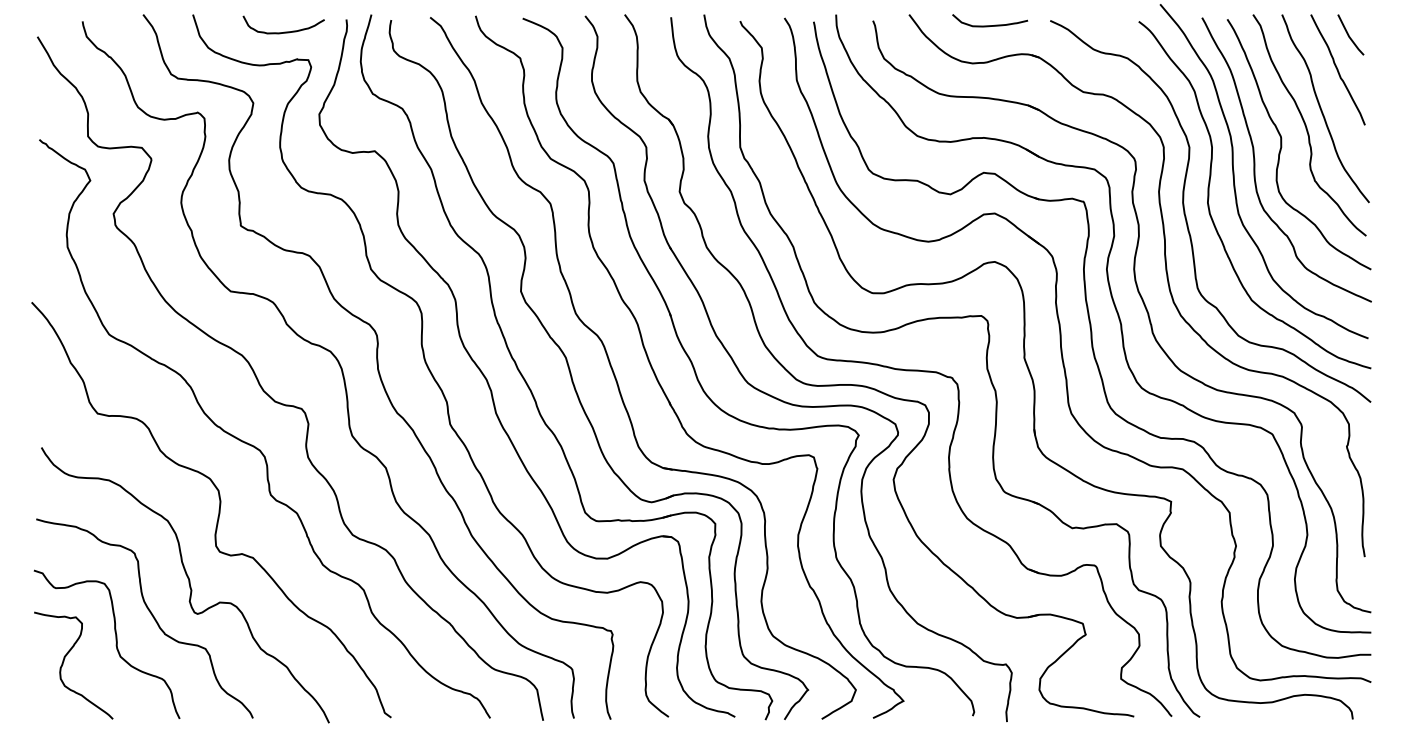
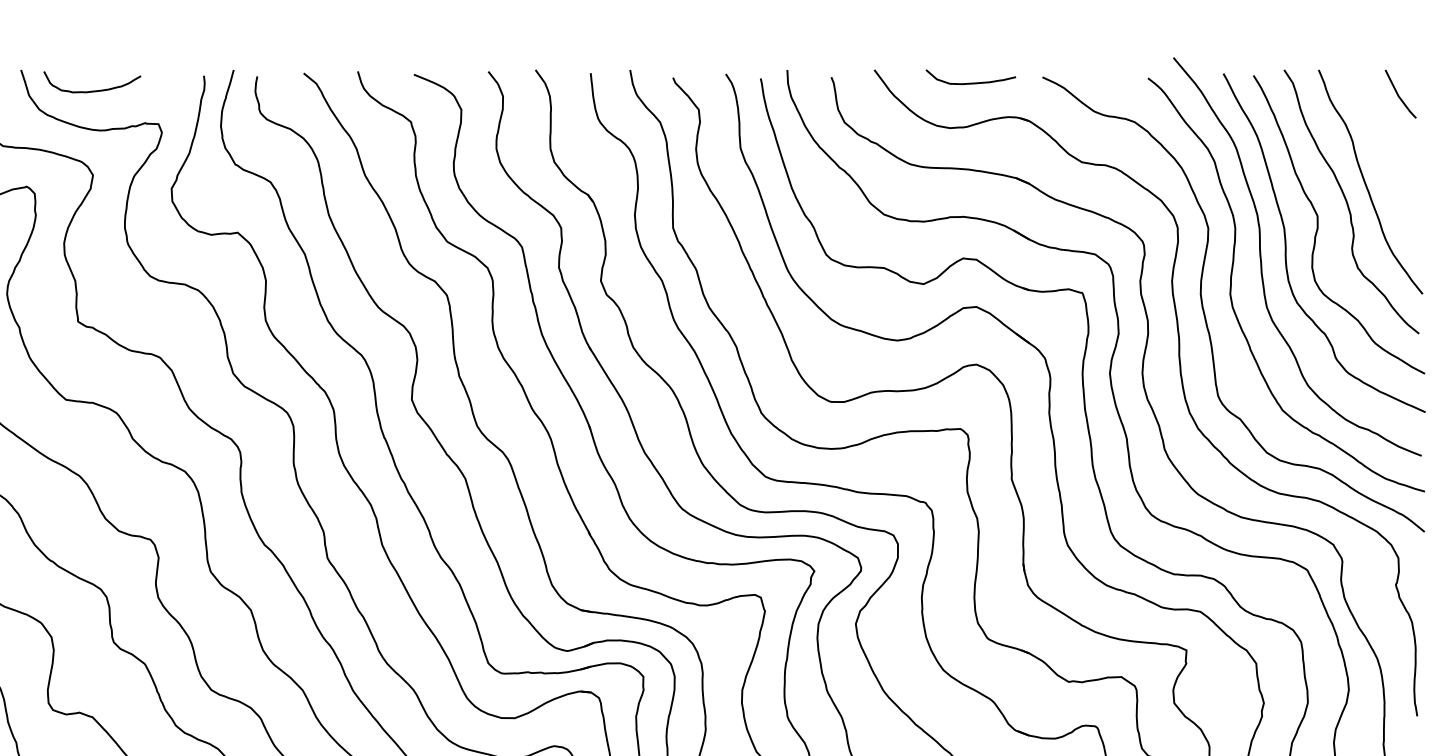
curve: (284, 31) -> (93, 90), moved
curve: (1337, 69) -> (1384, 135), removed

